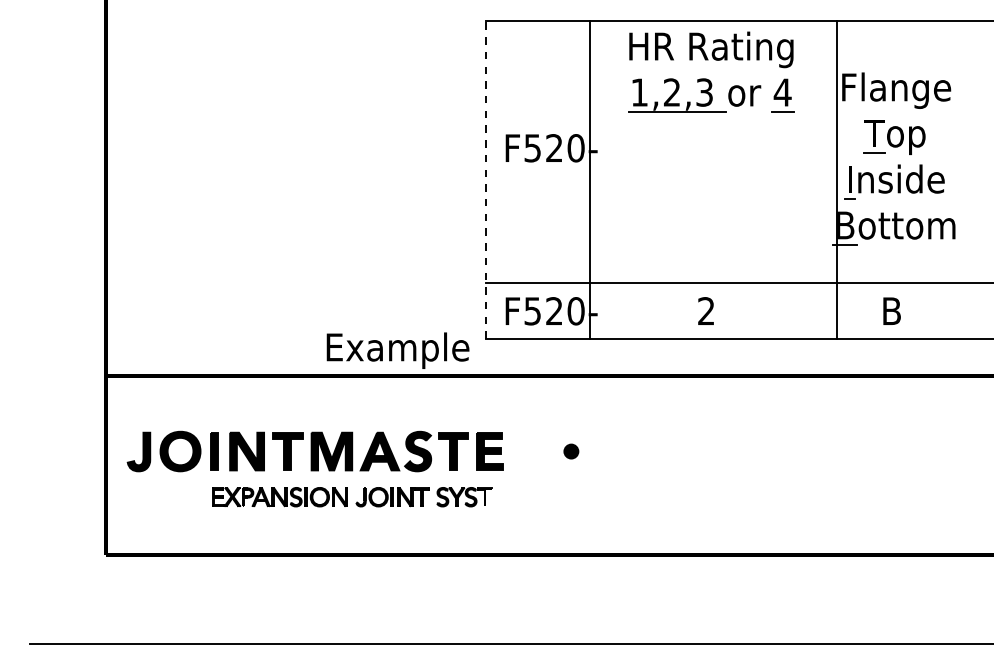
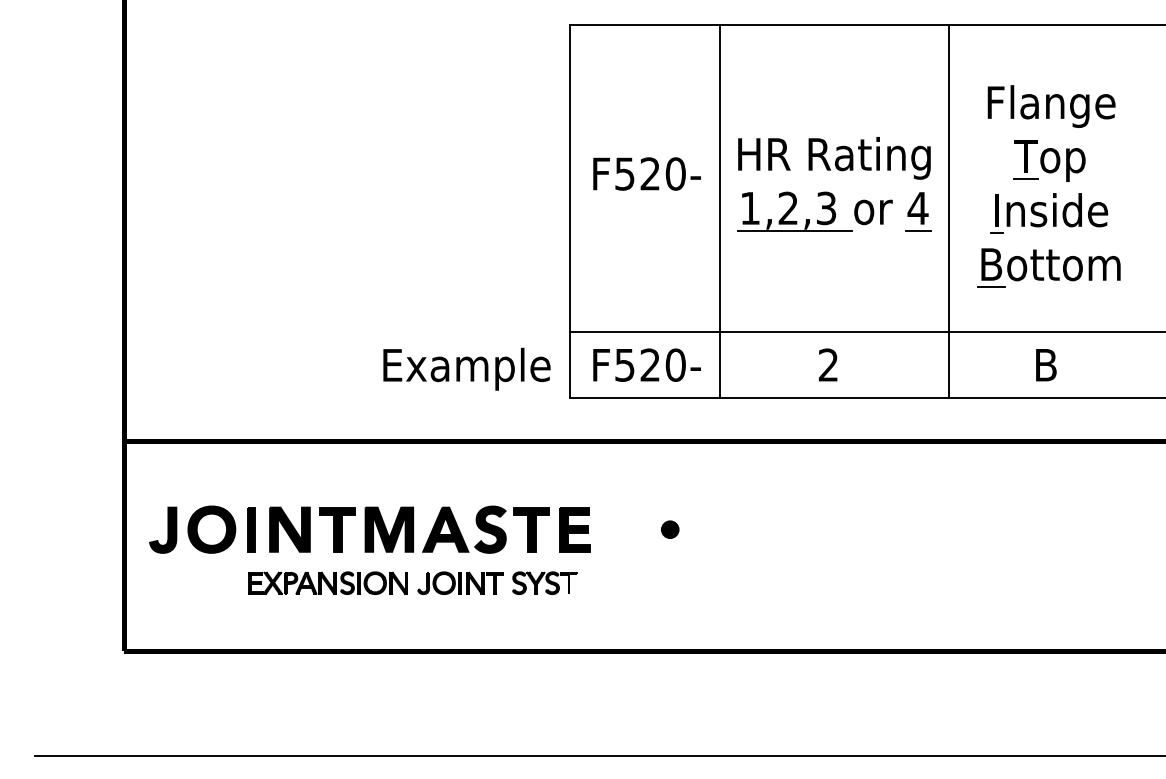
part: (709, 79) -> (832, 193), moved
line: (486, 179) -> (570, 210), dashed -> solid
line: (589, 179) -> (719, 210), moved
line: (837, 179) -> (949, 210), moved
text: (397, 350) -> (466, 368), moved

